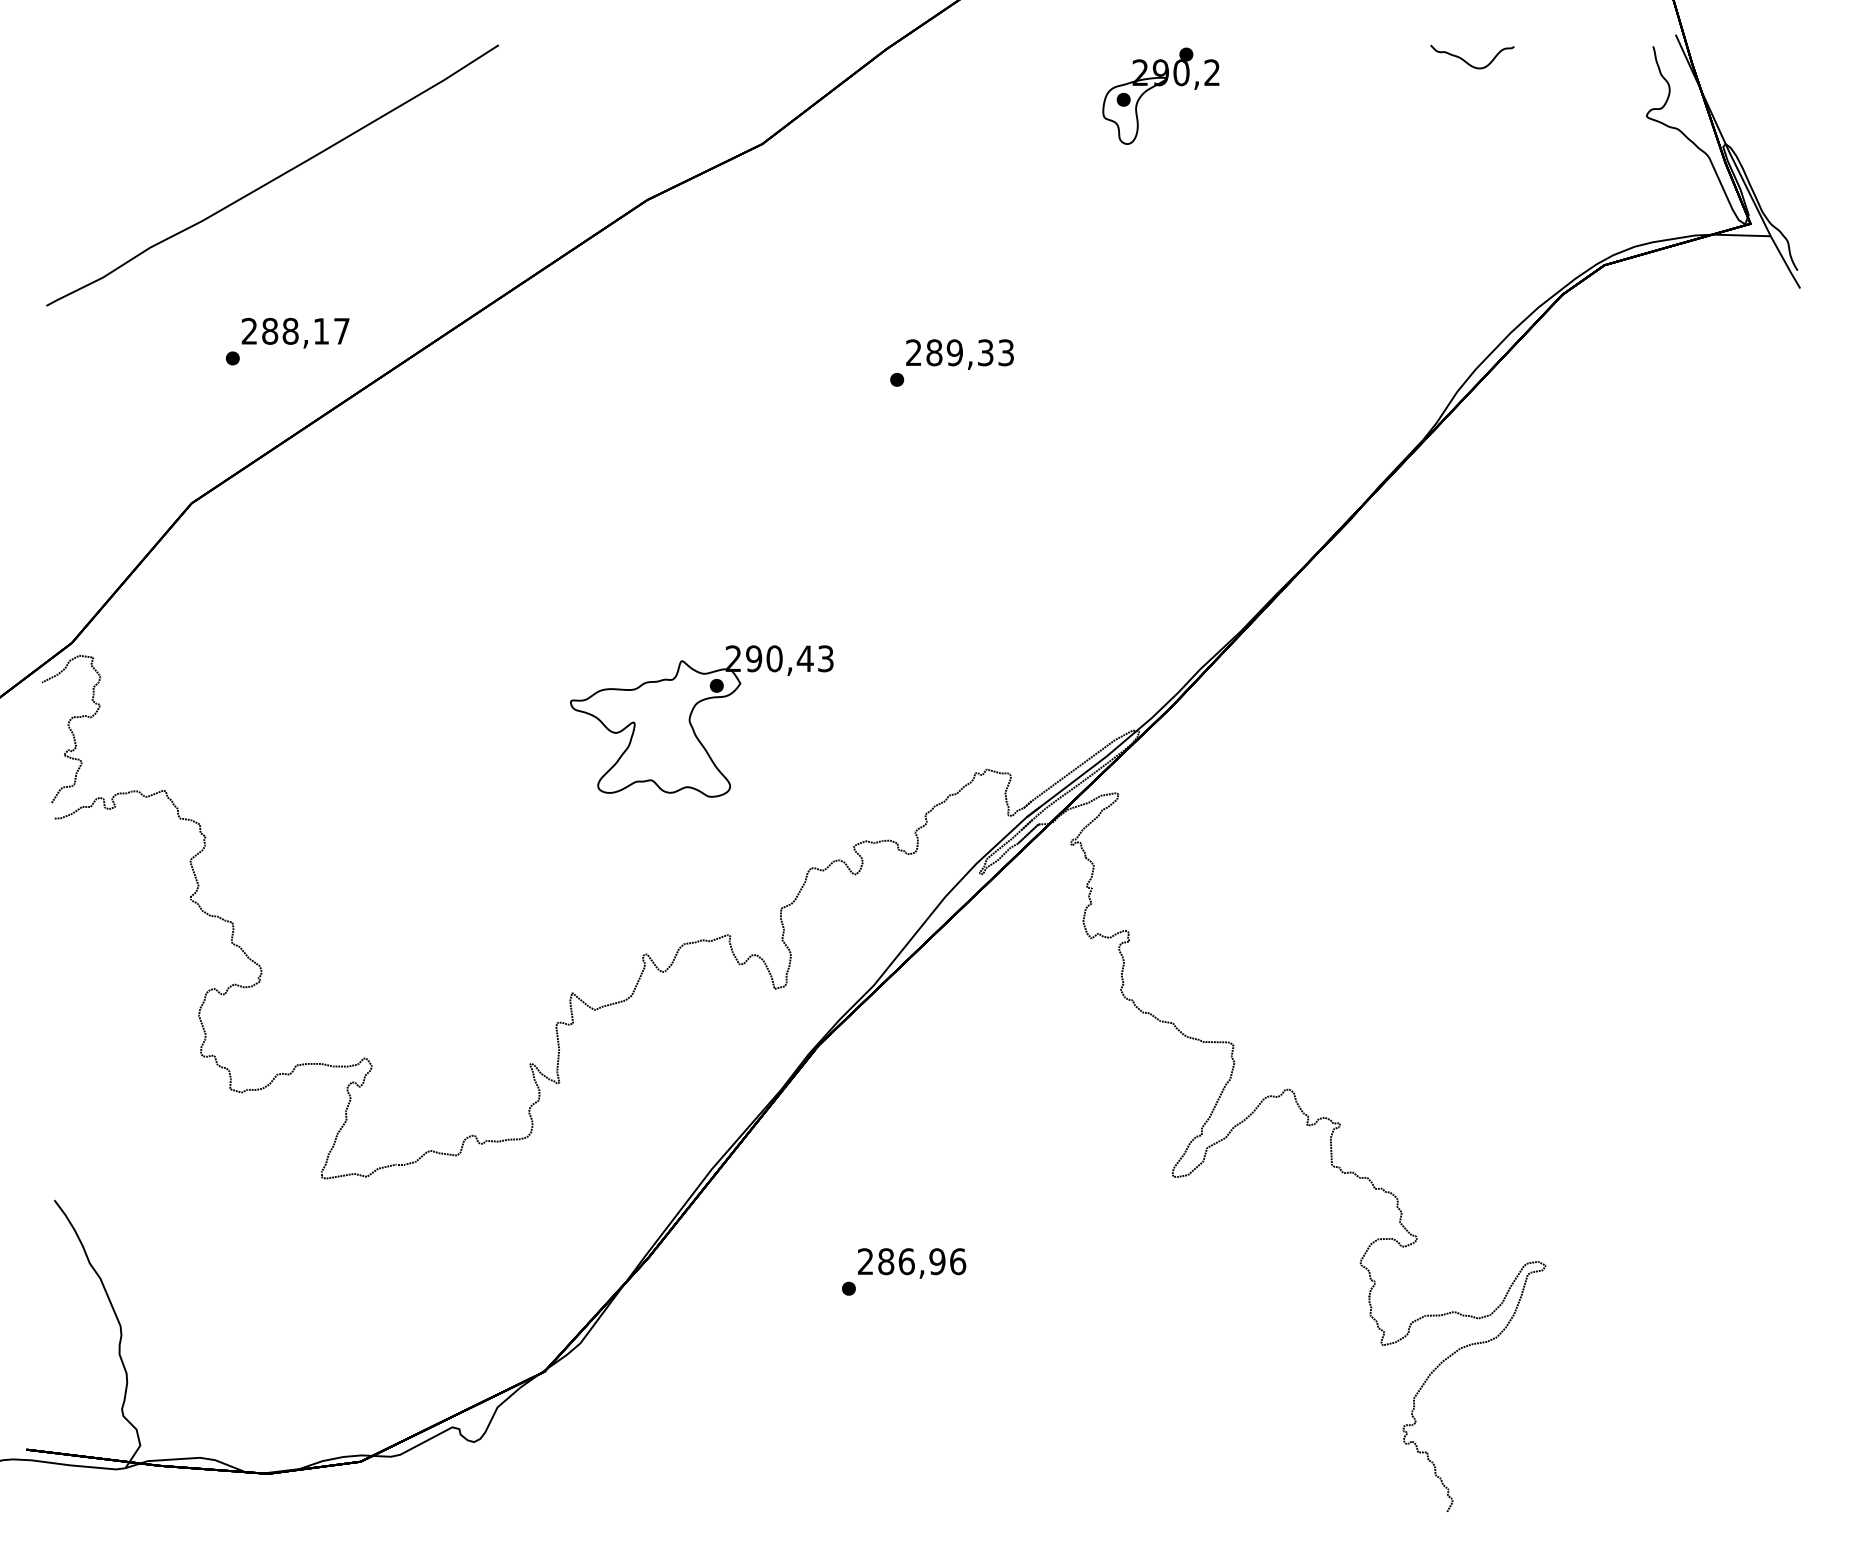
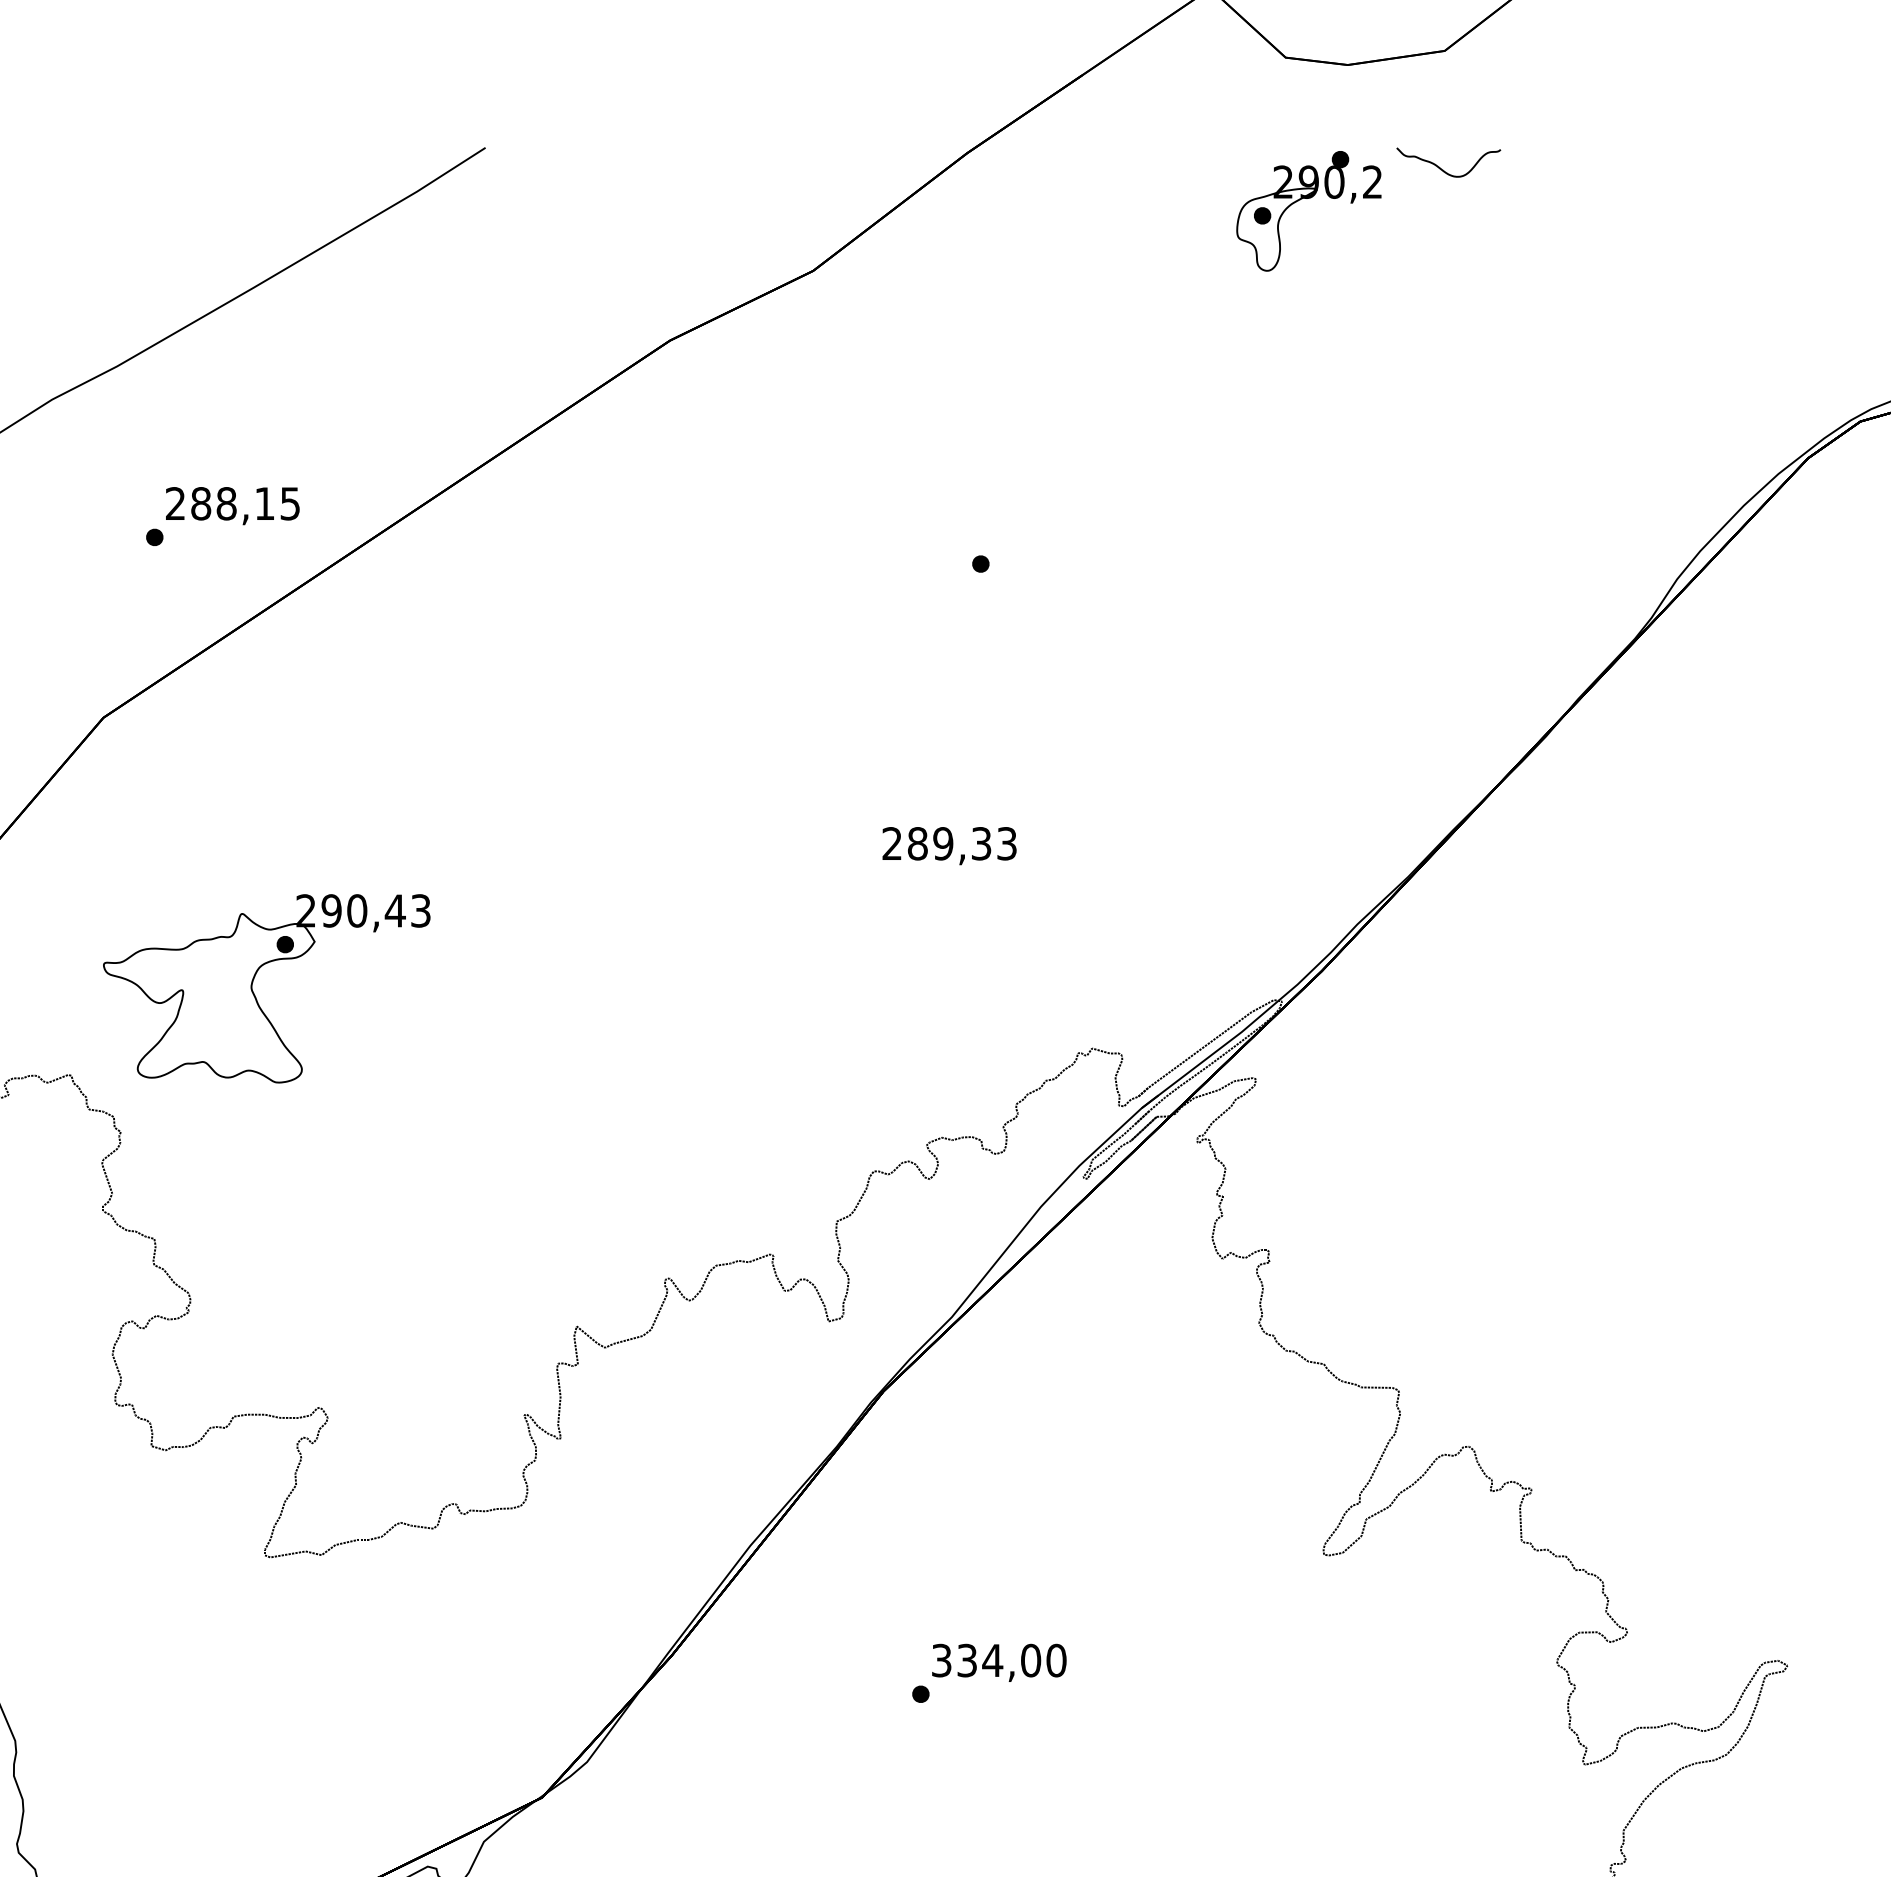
curve: (1468, 62) -> (1443, 169), moved
text: (341, 331) -> (289, 503), 288,17 -> 288,15
text: (959, 354) -> (948, 845), moved
part: (692, 725) -> (255, 993), moved
text: (912, 1261) -> (999, 1660), 286,96 -> 334,00

